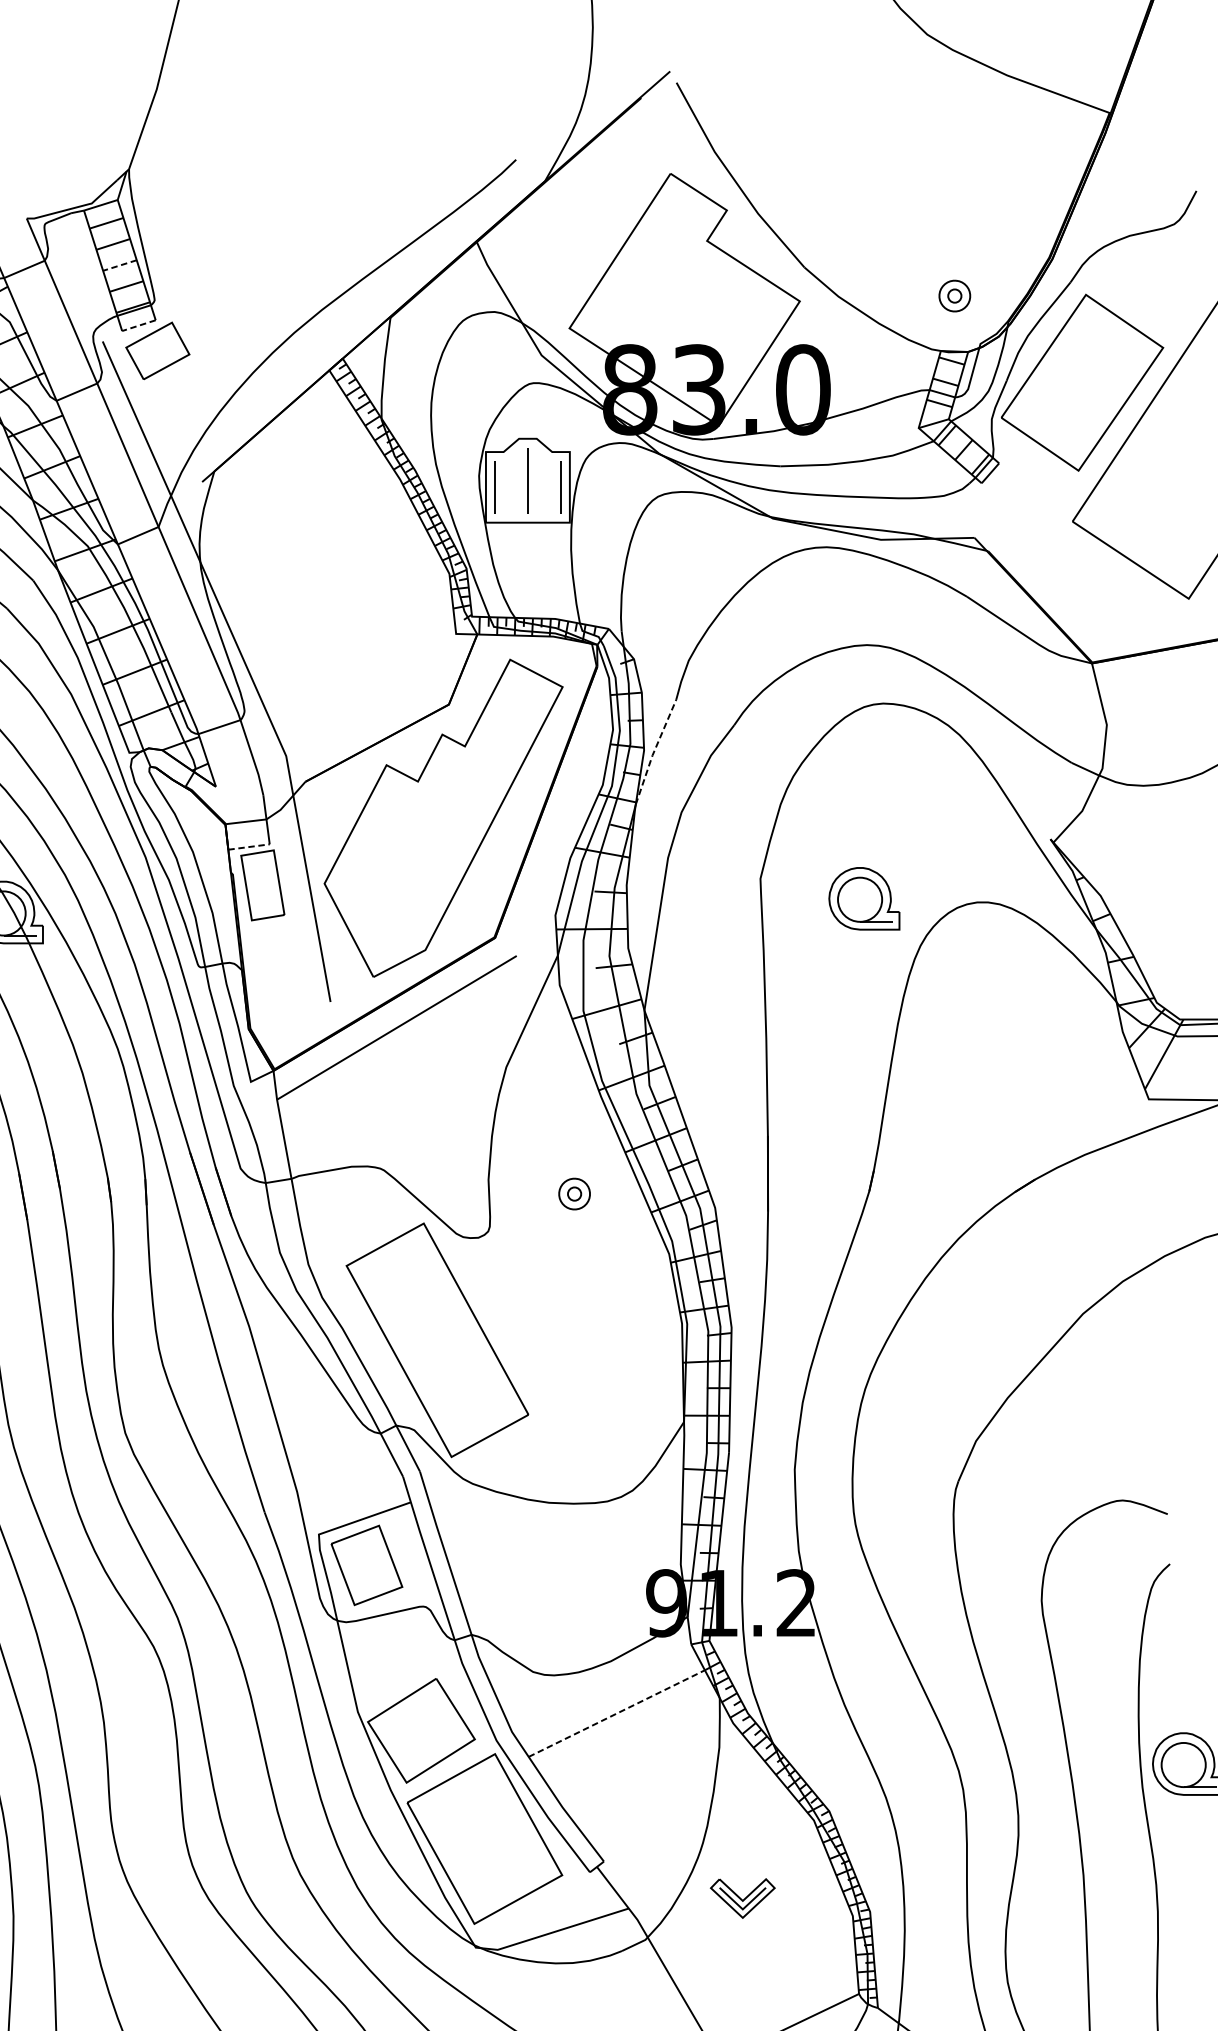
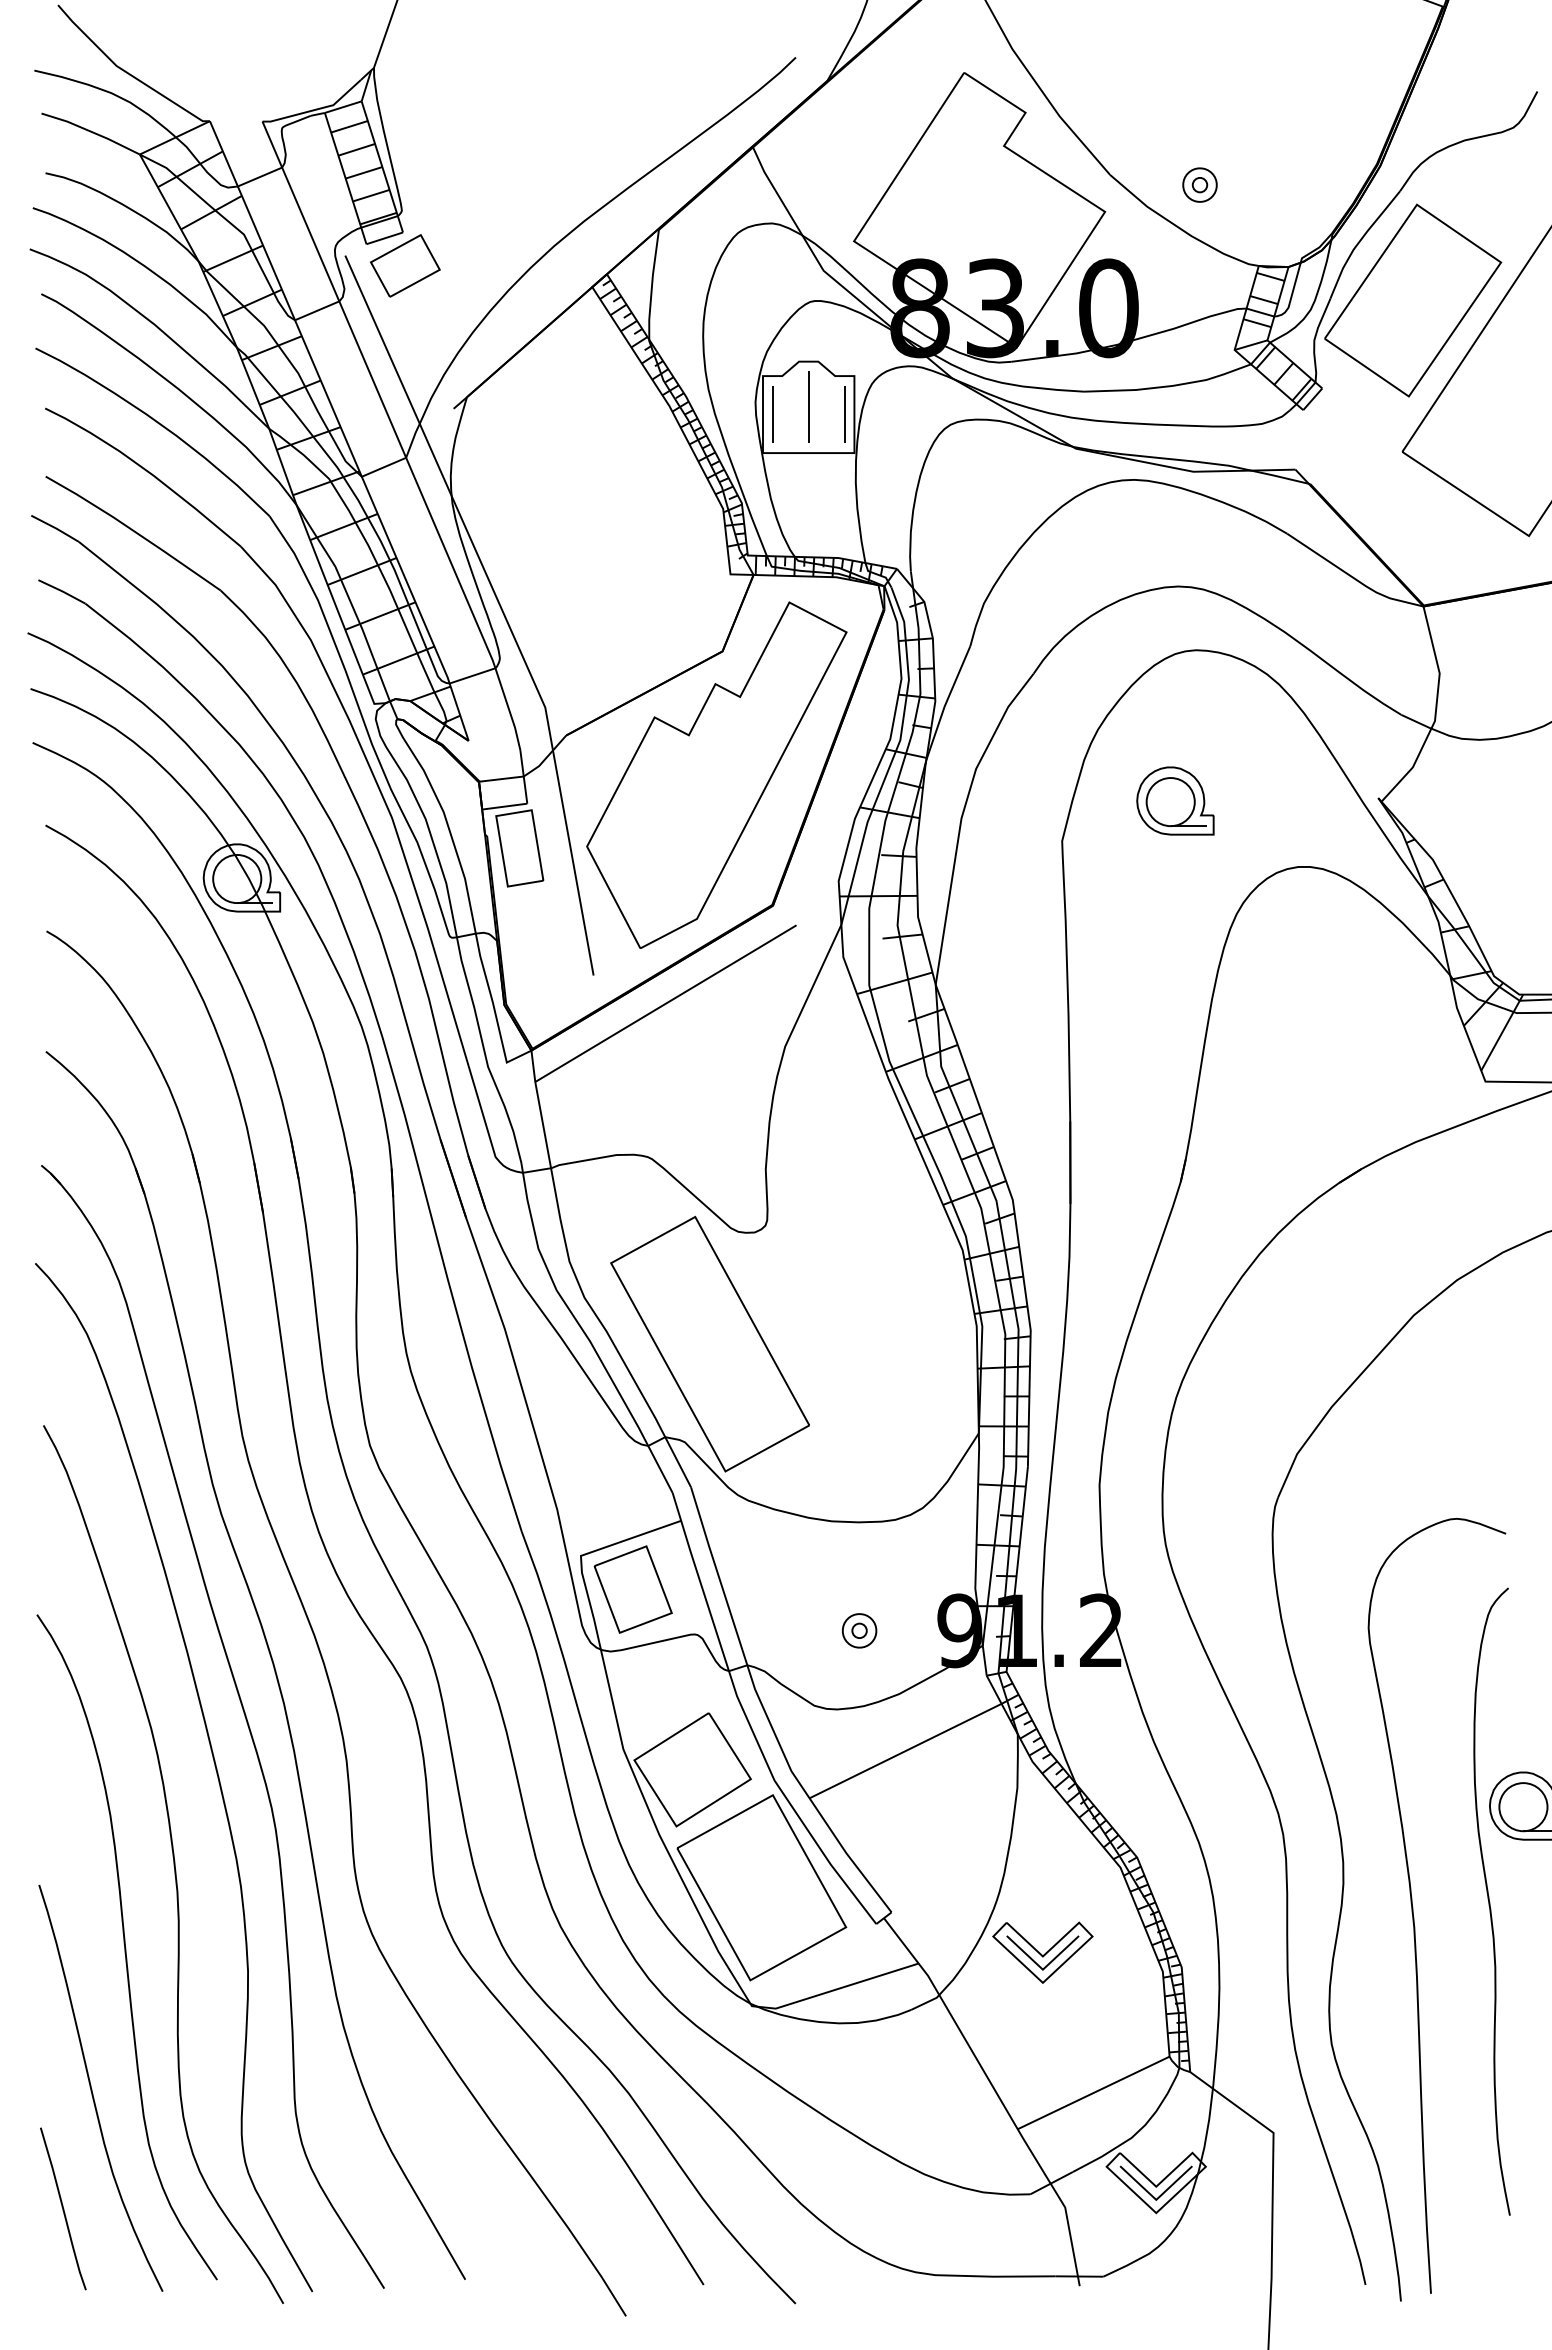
line: (119, 265) -> (363, 172), dashed -> solid
part: (954, 295) -> (1199, 184), moved
line: (138, 325) -> (384, 238), dashed -> solid
line: (654, 751) -> (946, 702), dashed -> solid
line: (248, 846) -> (504, 806), dashed -> solid
part: (864, 898) -> (1175, 800), moved
part: (574, 1193) -> (859, 1630), moved
line: (617, 1713) -> (906, 1750), dashed -> solid
part: (742, 1898) -> (1042, 1952), size x1.43

